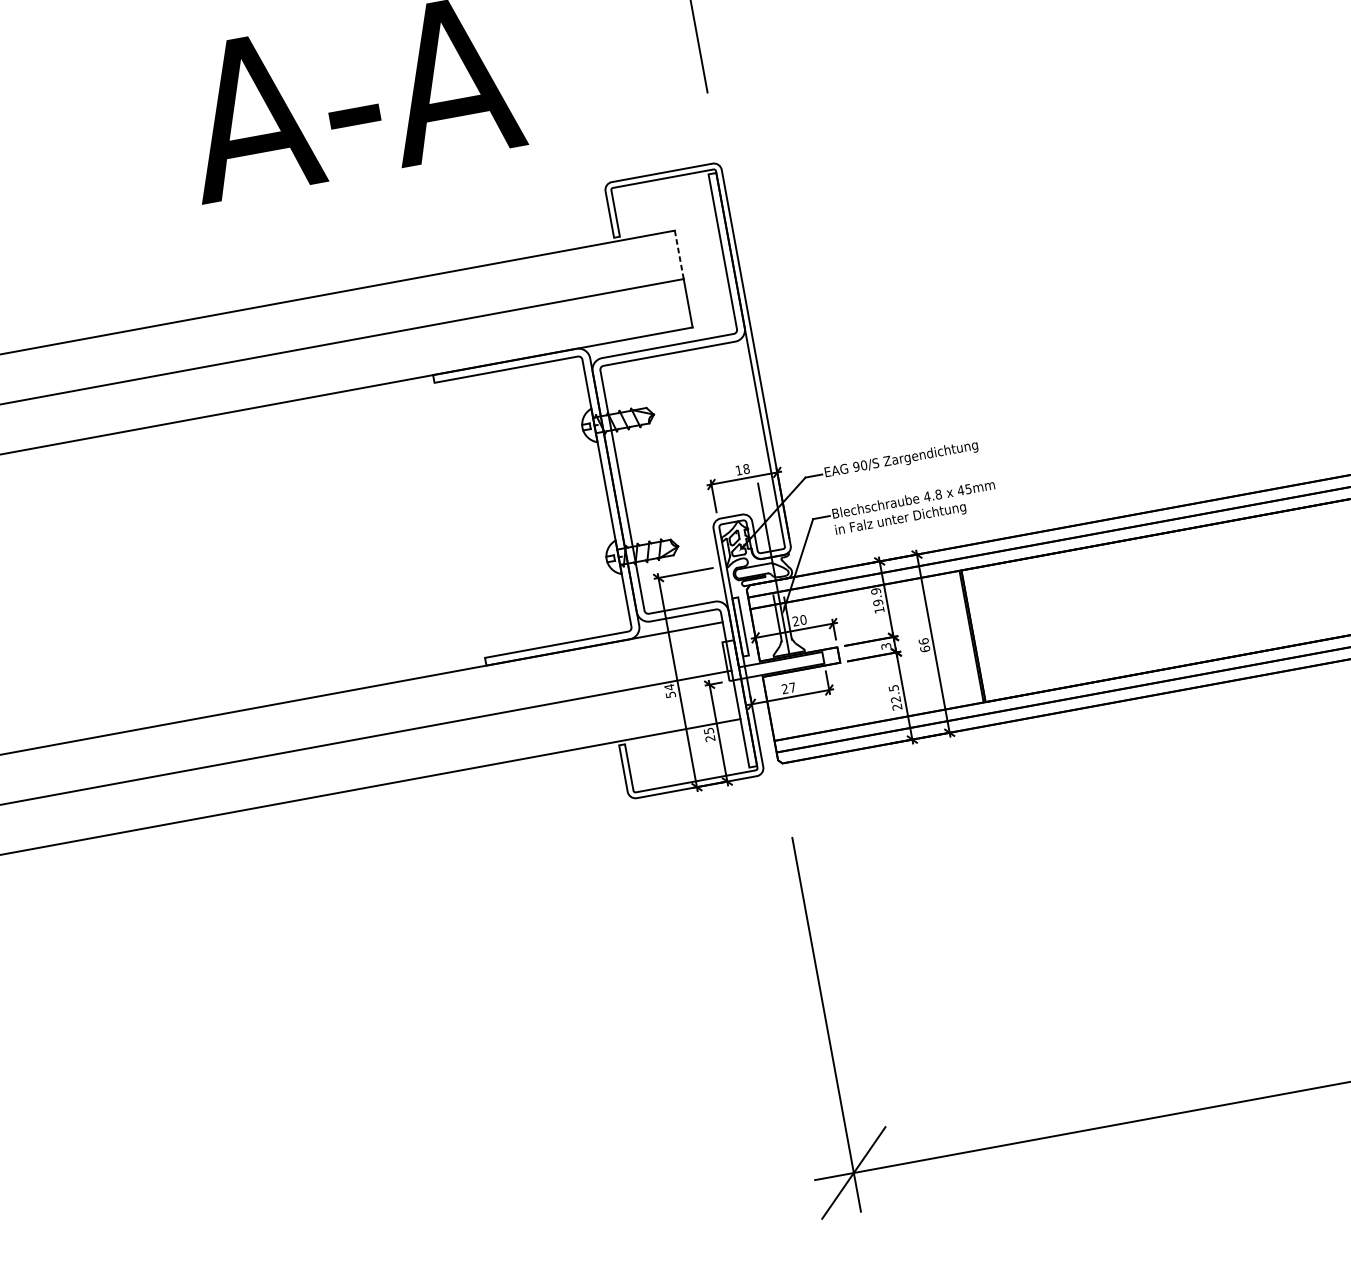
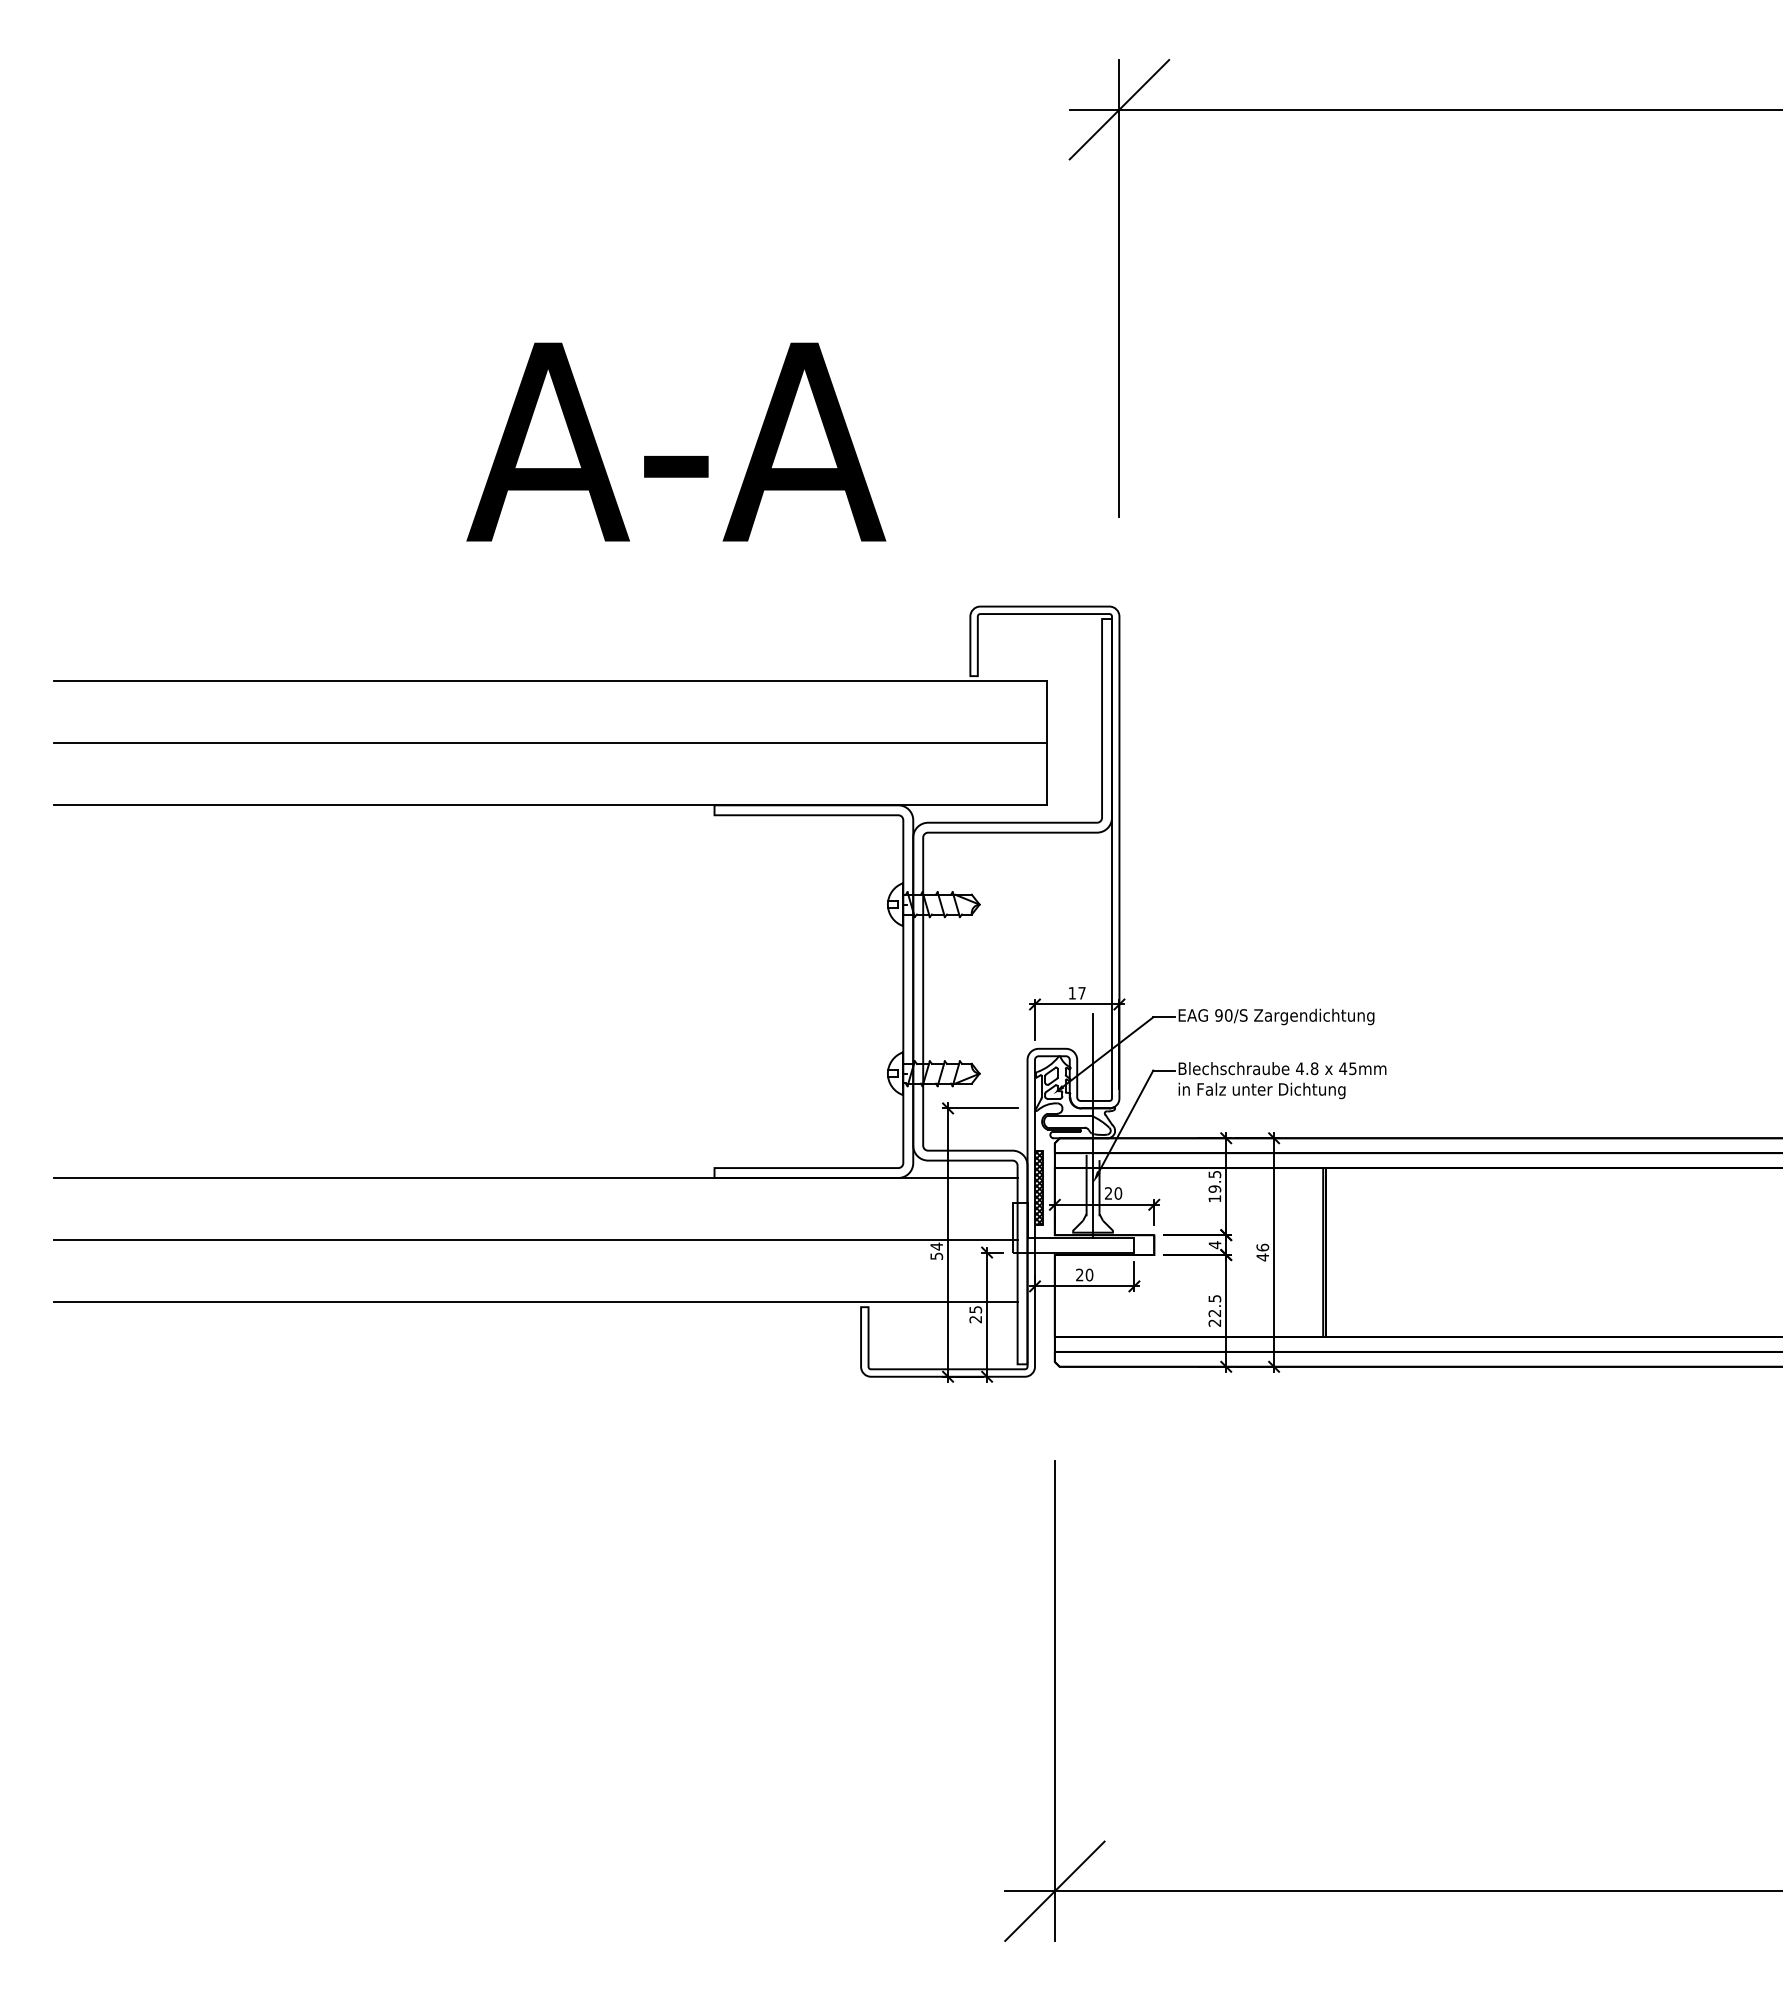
line: (679, 255) -> (1047, 712), dashed -> solid
text: (746, 469) -> (1081, 993), 18 -> 17
text: (875, 591) -> (1214, 1174), 19.9 -> 19.5
hatch: (740, 626) -> (1038, 1187), added
text: (885, 646) -> (1214, 1245), 3 -> 4
text: (925, 649) -> (1262, 1257), 66 -> 46
text: (792, 687) -> (1089, 1274), 27 -> 20

